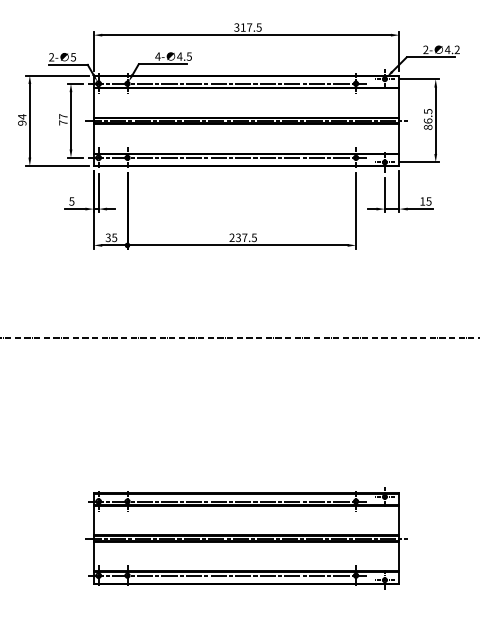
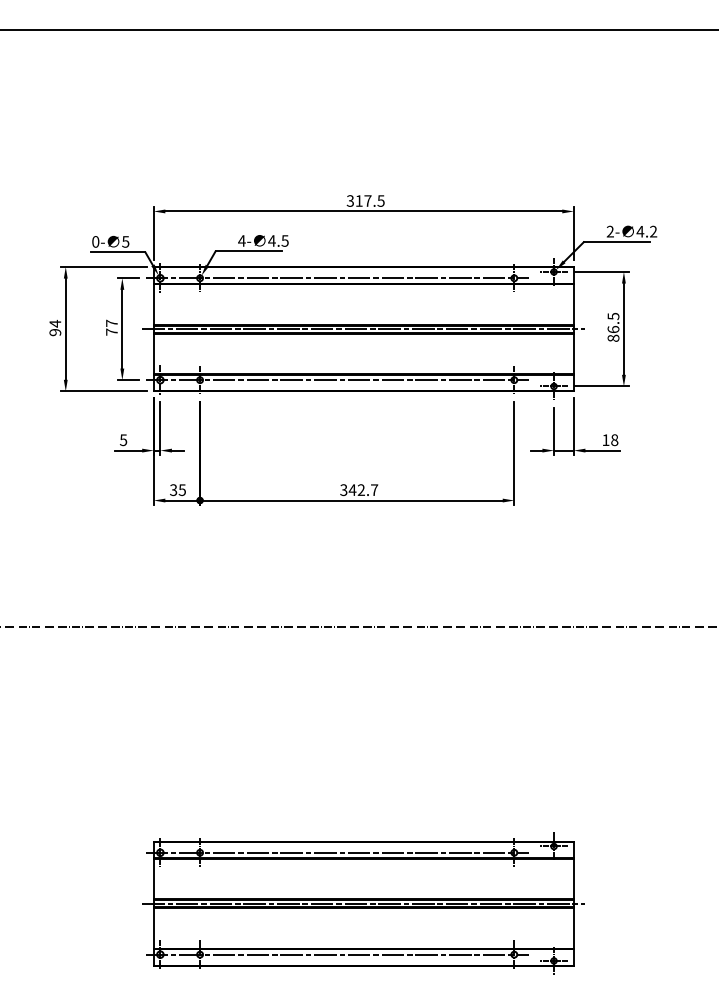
text: (51, 57) -> (95, 241), 2- -> 0-
text: (428, 200) -> (614, 439), 15 -> 18
text: (243, 238) -> (359, 490), 237.5 -> 342.7

